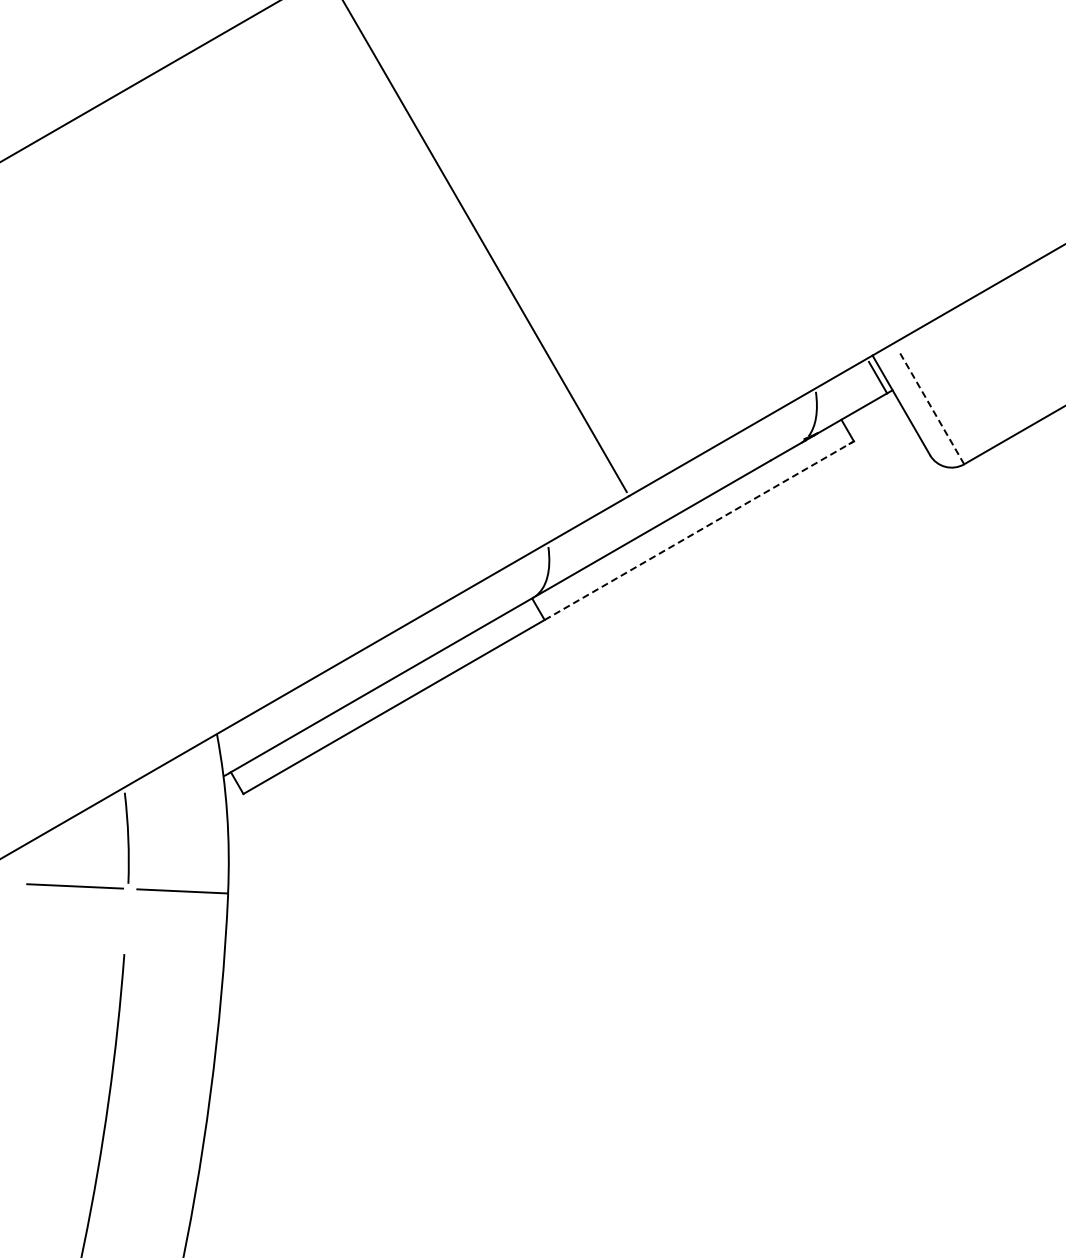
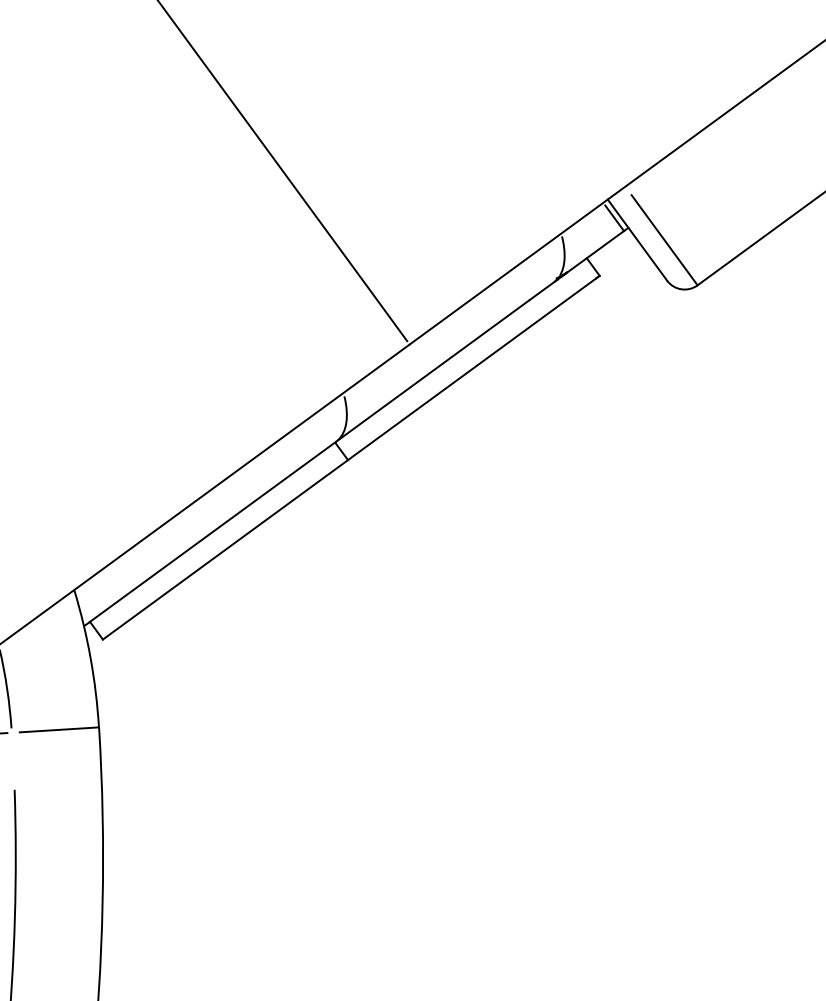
line: (932, 408) -> (664, 239), dashed -> solid
line: (697, 531) -> (472, 368), dashed -> solid

